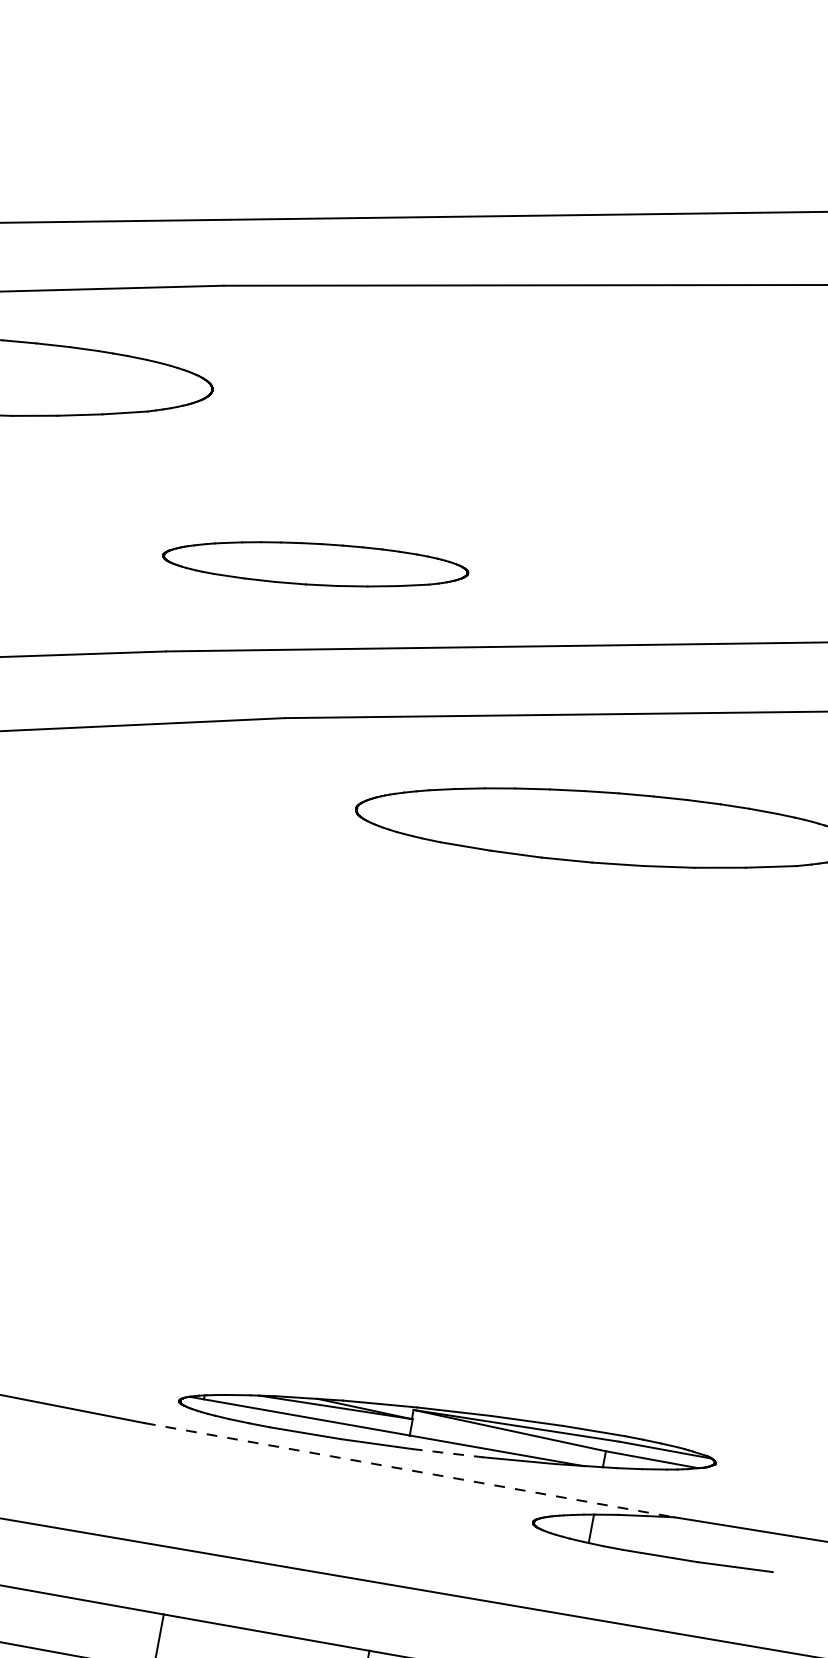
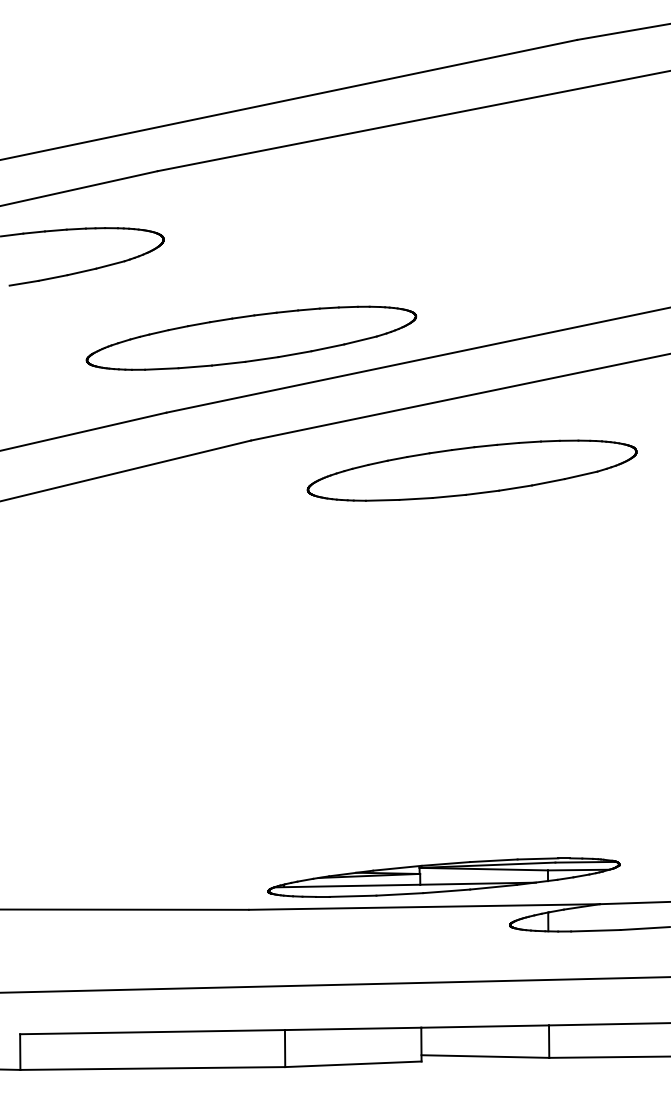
part: (315, 563) -> (251, 337), size x1.67
line: (447, 1453) -> (446, 891), dashed -> solid
line: (410, 1471) -> (425, 907), dashed -> solid

